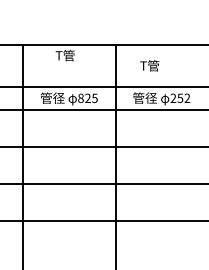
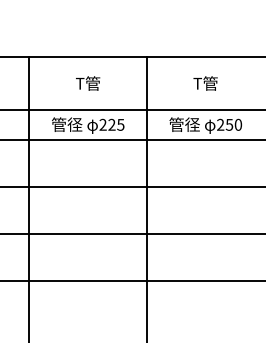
text: (65, 55) -> (88, 83), moved
text: (149, 65) -> (205, 83), moved
text: (80, 98) -> (102, 124), 825 -> 225
text: (187, 98) -> (238, 124), 252 -> 250

